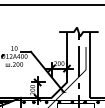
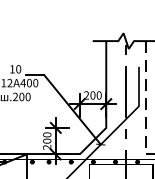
line: (90, 64) -> (146, 96), solid -> dashed

